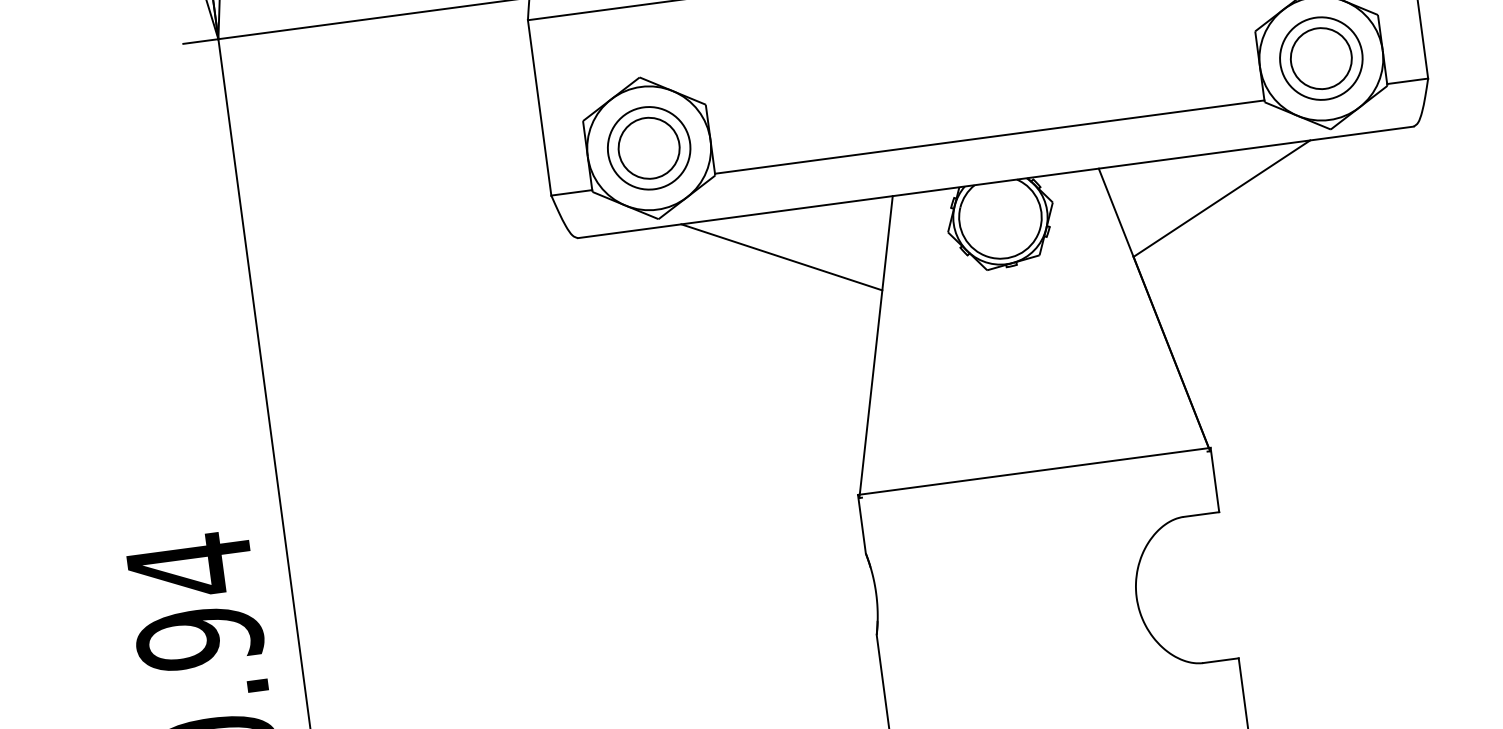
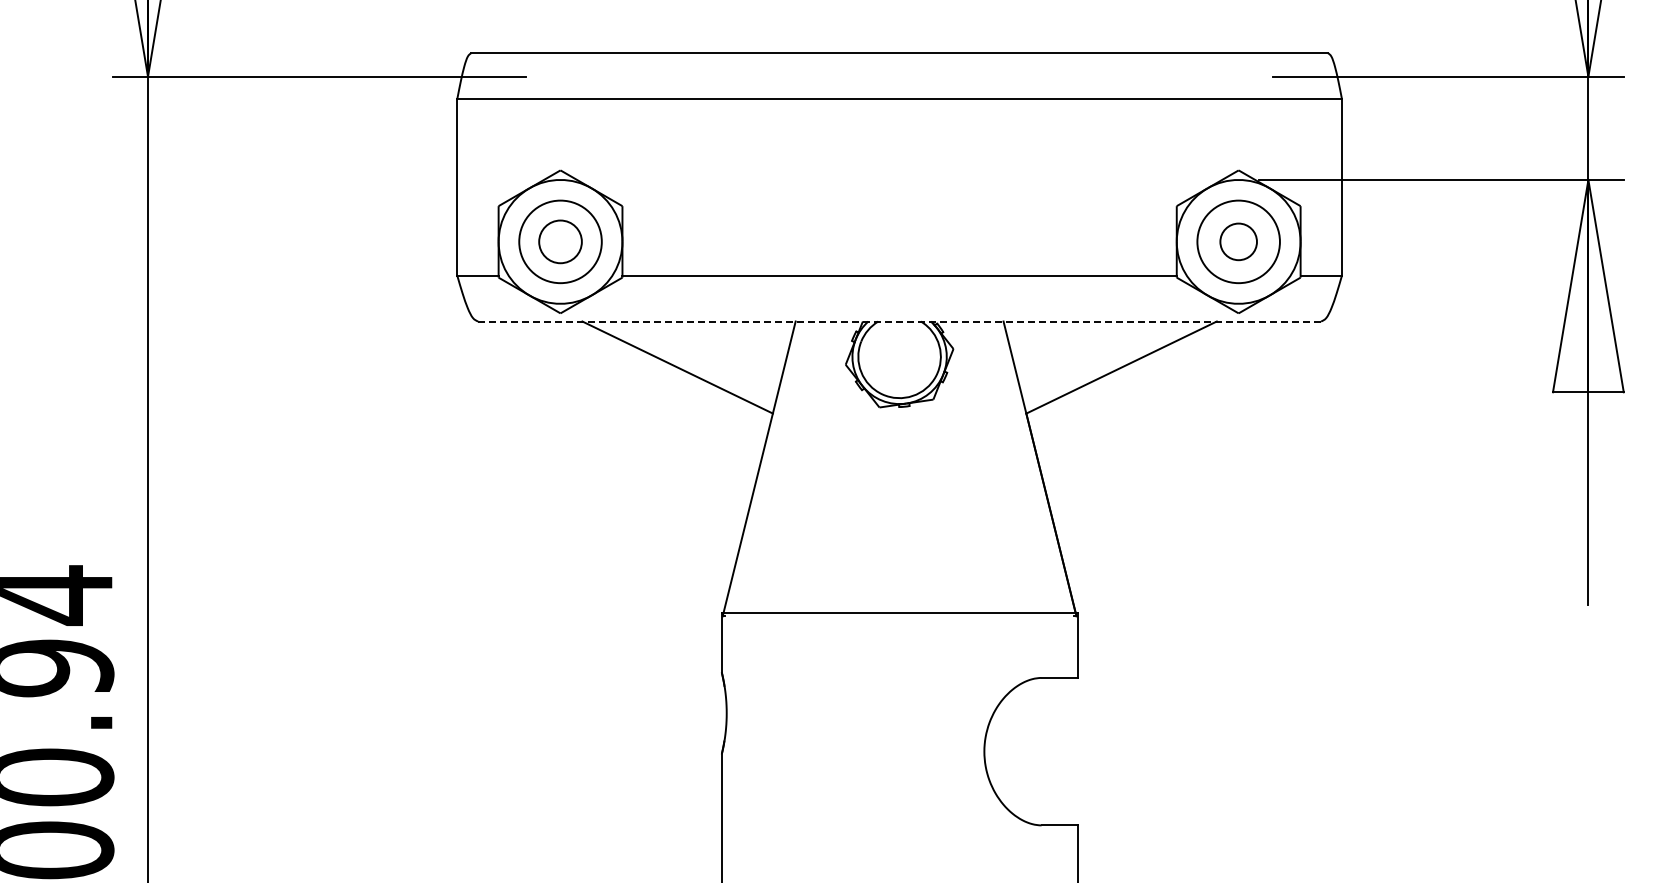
circle: (1321, 58) -> (1238, 241), size x0.6
circle: (649, 147) -> (560, 241), size x0.7
line: (996, 182) -> (900, 321), solid -> dashed

